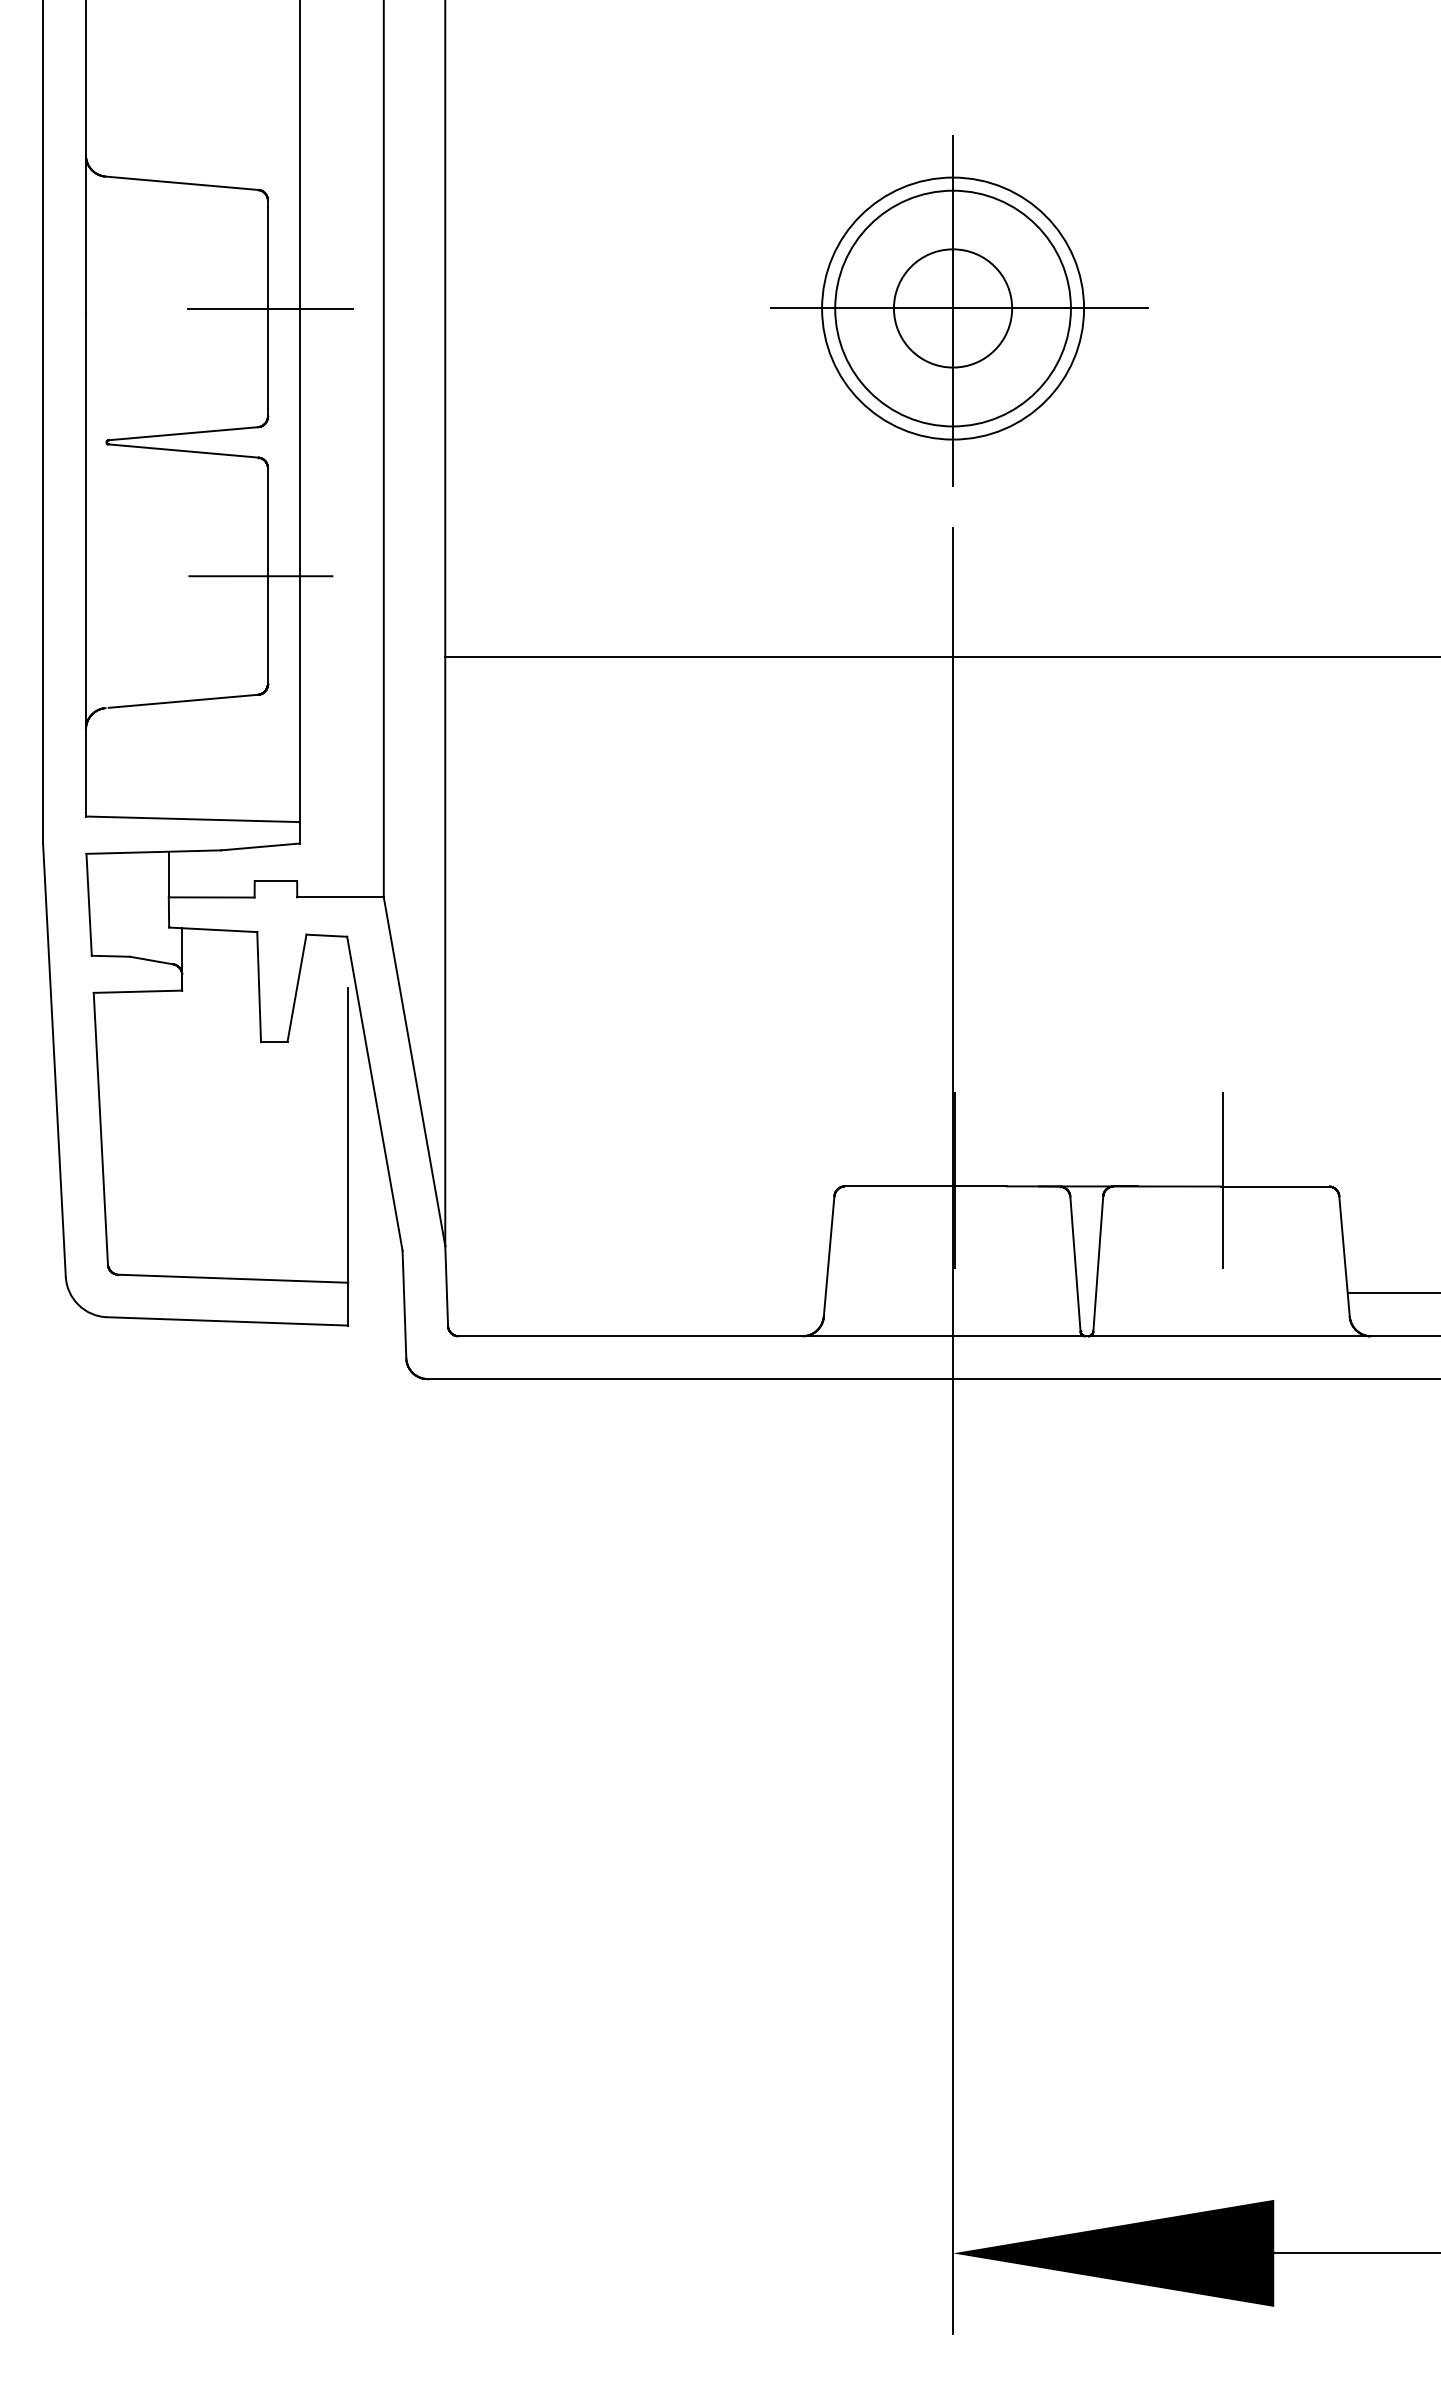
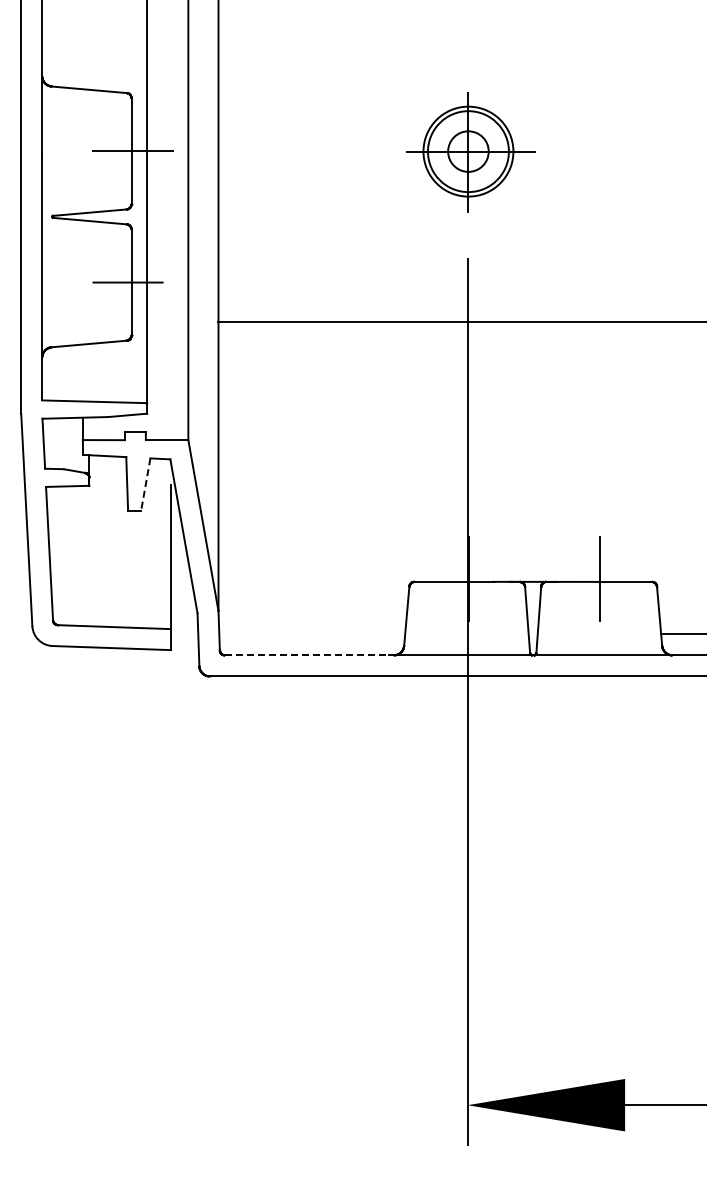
part: (959, 311) -> (470, 152), size x0.7
line: (296, 987) -> (145, 484), solid -> dashed
line: (624, 1336) -> (306, 655), solid -> dashed

